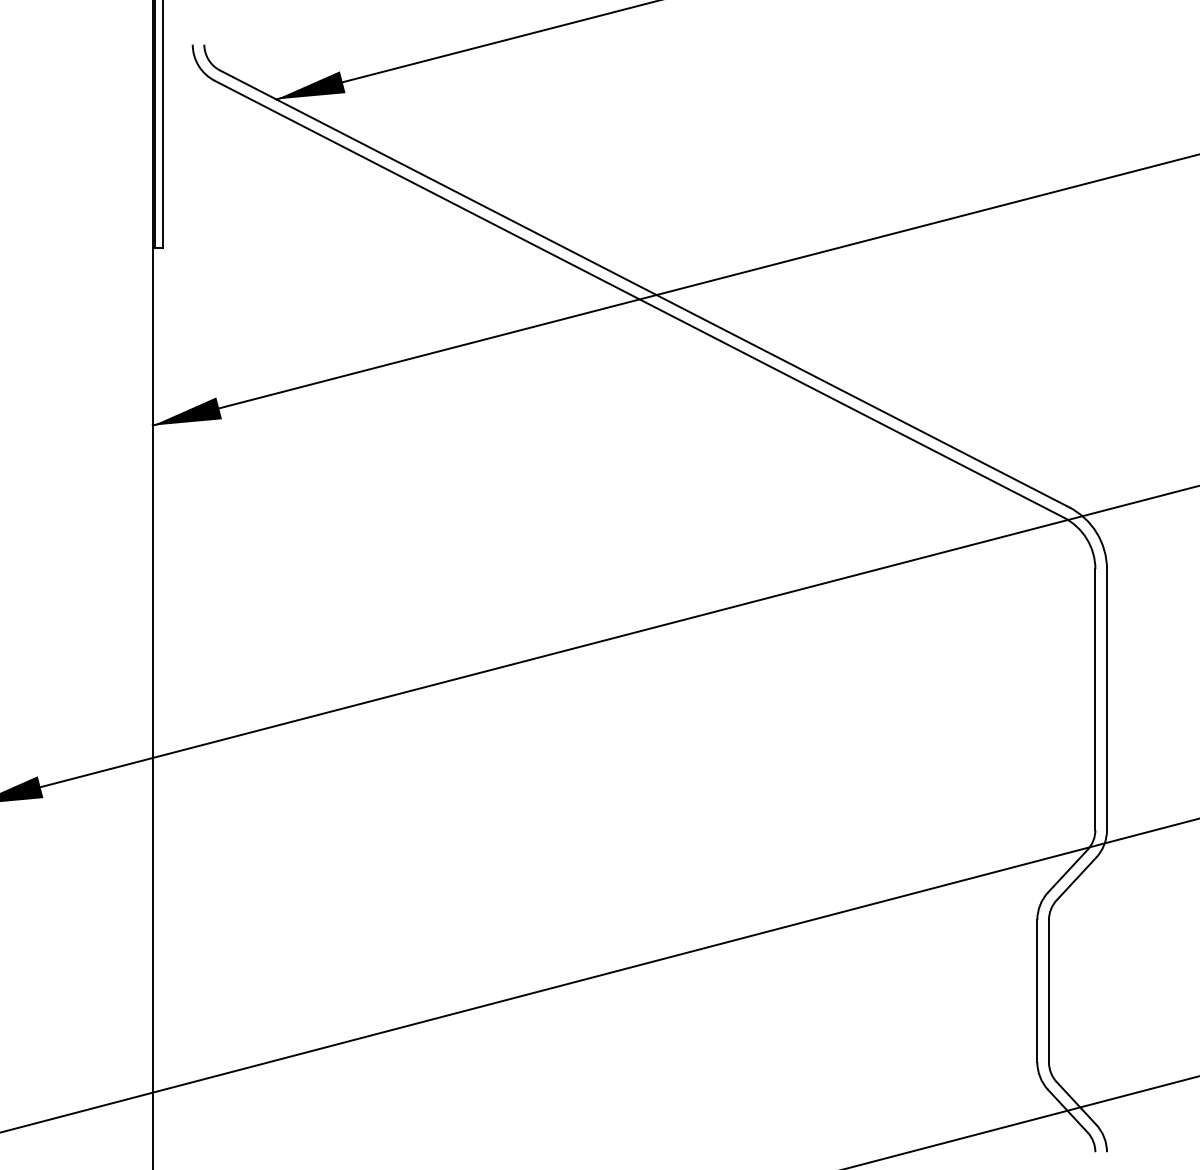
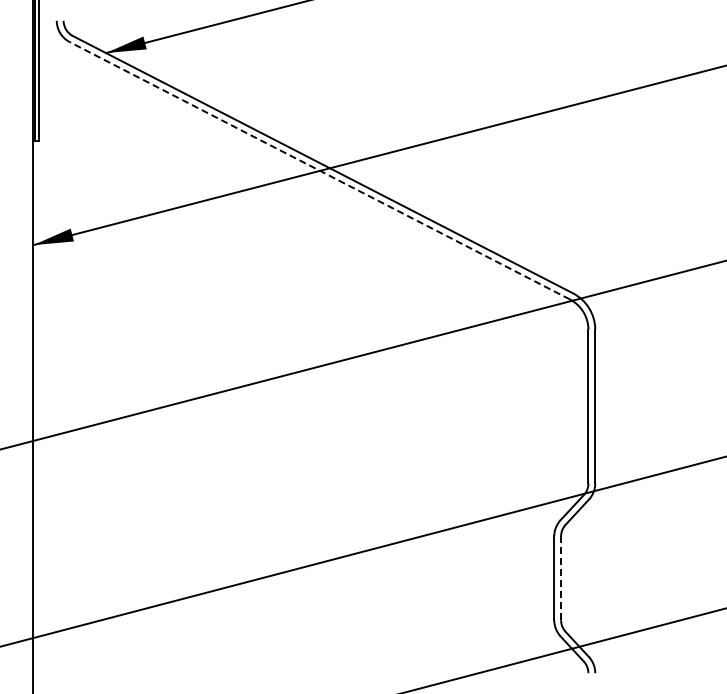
line: (638, 298) -> (319, 170), solid -> dashed
line: (1049, 991) -> (561, 578), solid -> dashed

